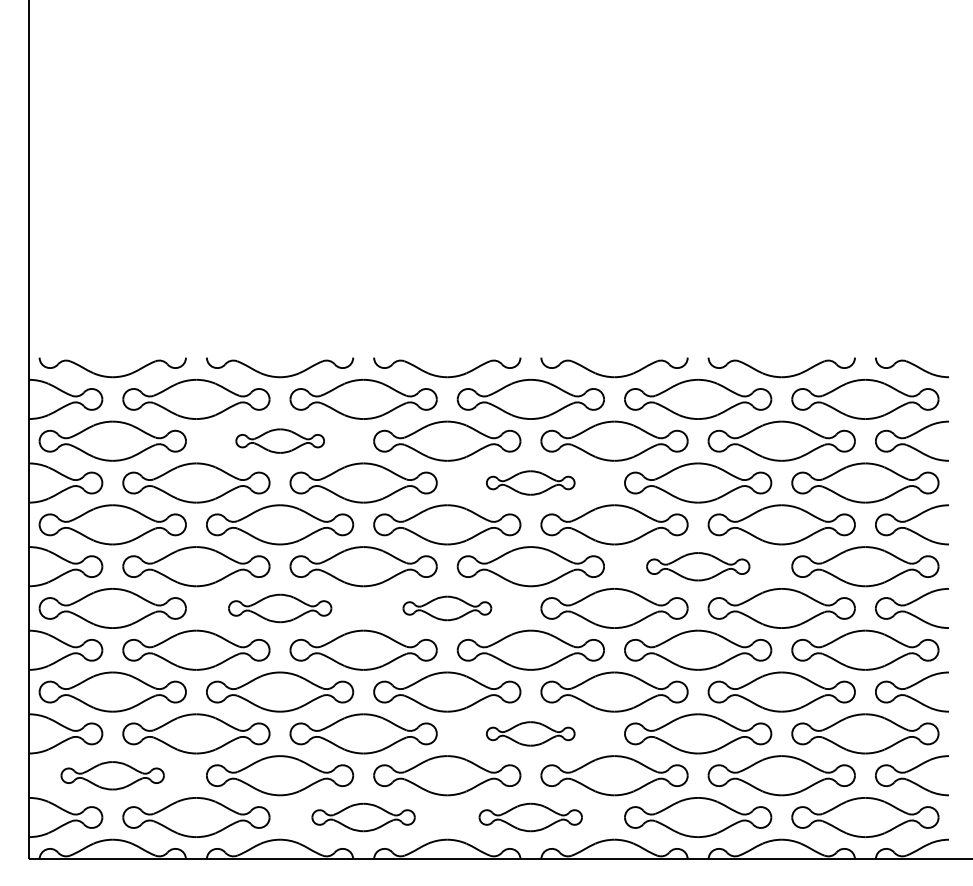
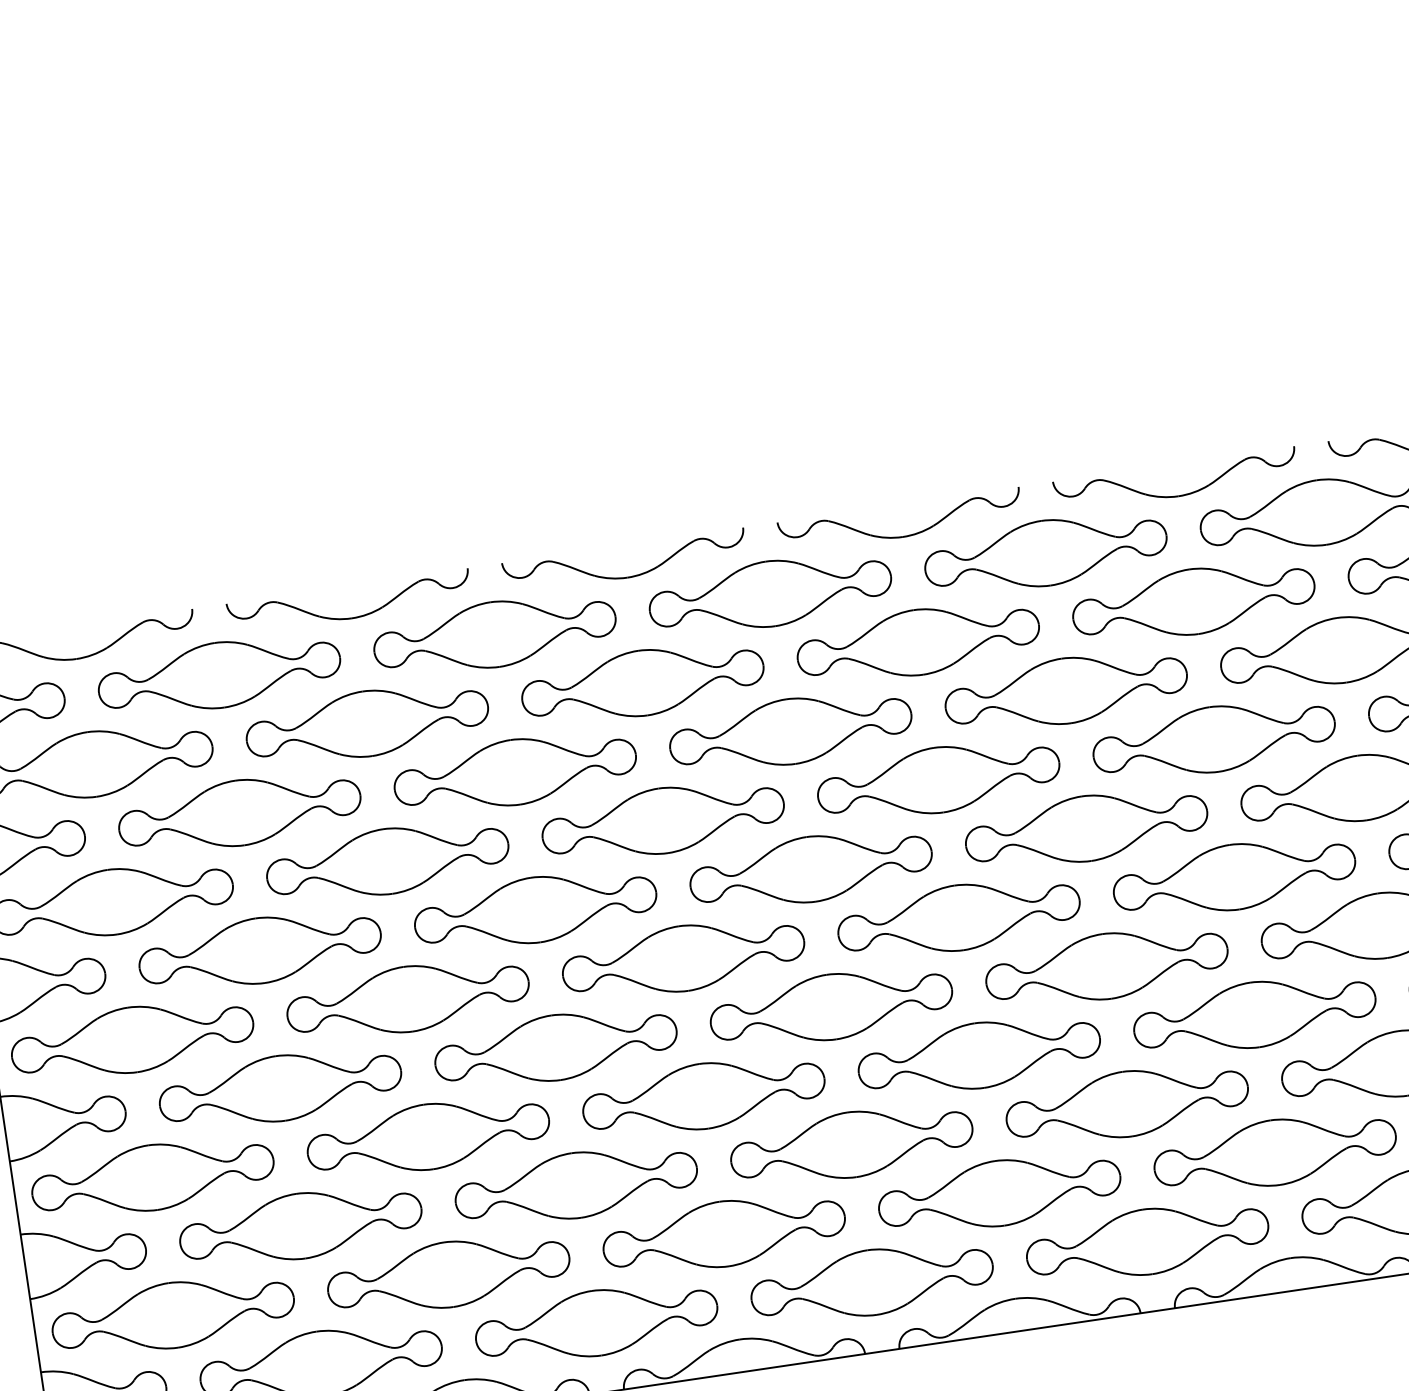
part: (280, 440) -> (367, 722), size x1.67
part: (530, 482) -> (789, 730), size x1.67
part: (698, 566) -> (1087, 828), size x1.43
part: (280, 608) -> (408, 999), size x1.43
part: (447, 608) -> (683, 958), size x1.67
part: (530, 733) -> (851, 1144), size x1.67
part: (112, 775) -> (172, 1315), size x1.43
part: (363, 817) -> (596, 1323), size x1.43
part: (530, 817) -> (871, 1282), size x1.43

